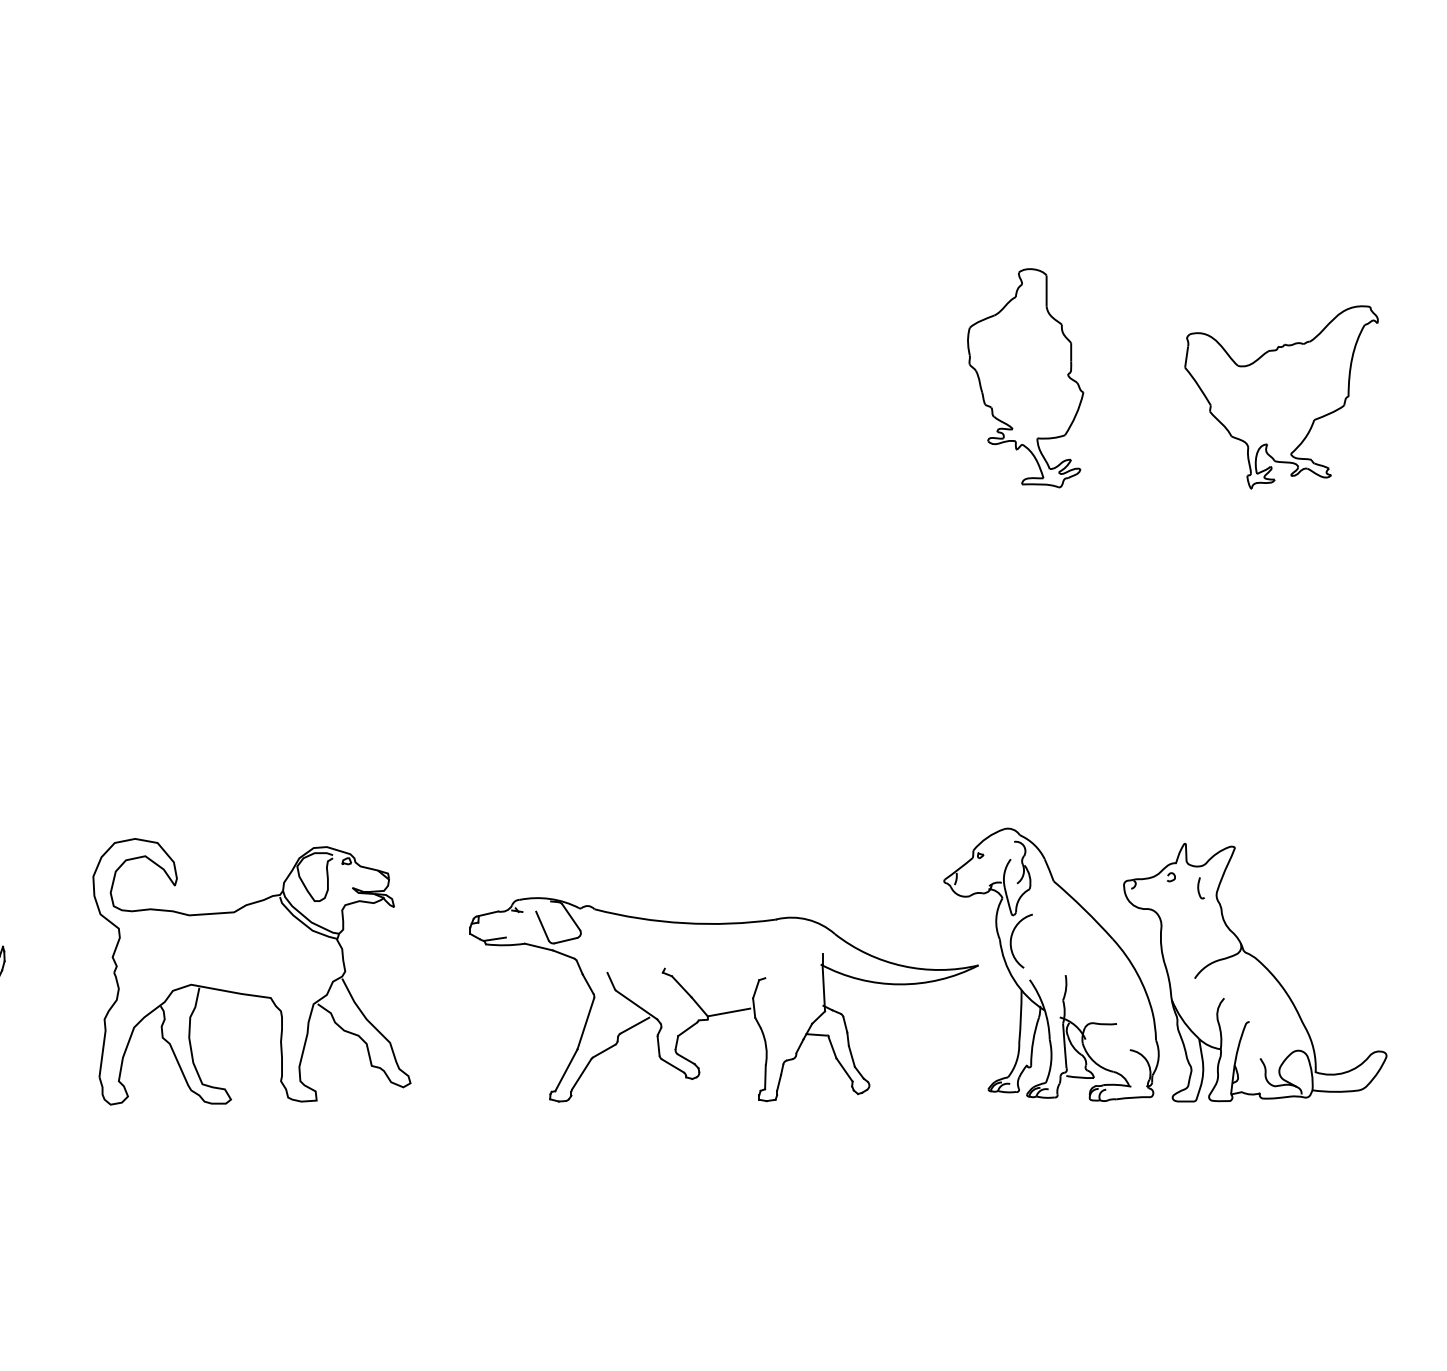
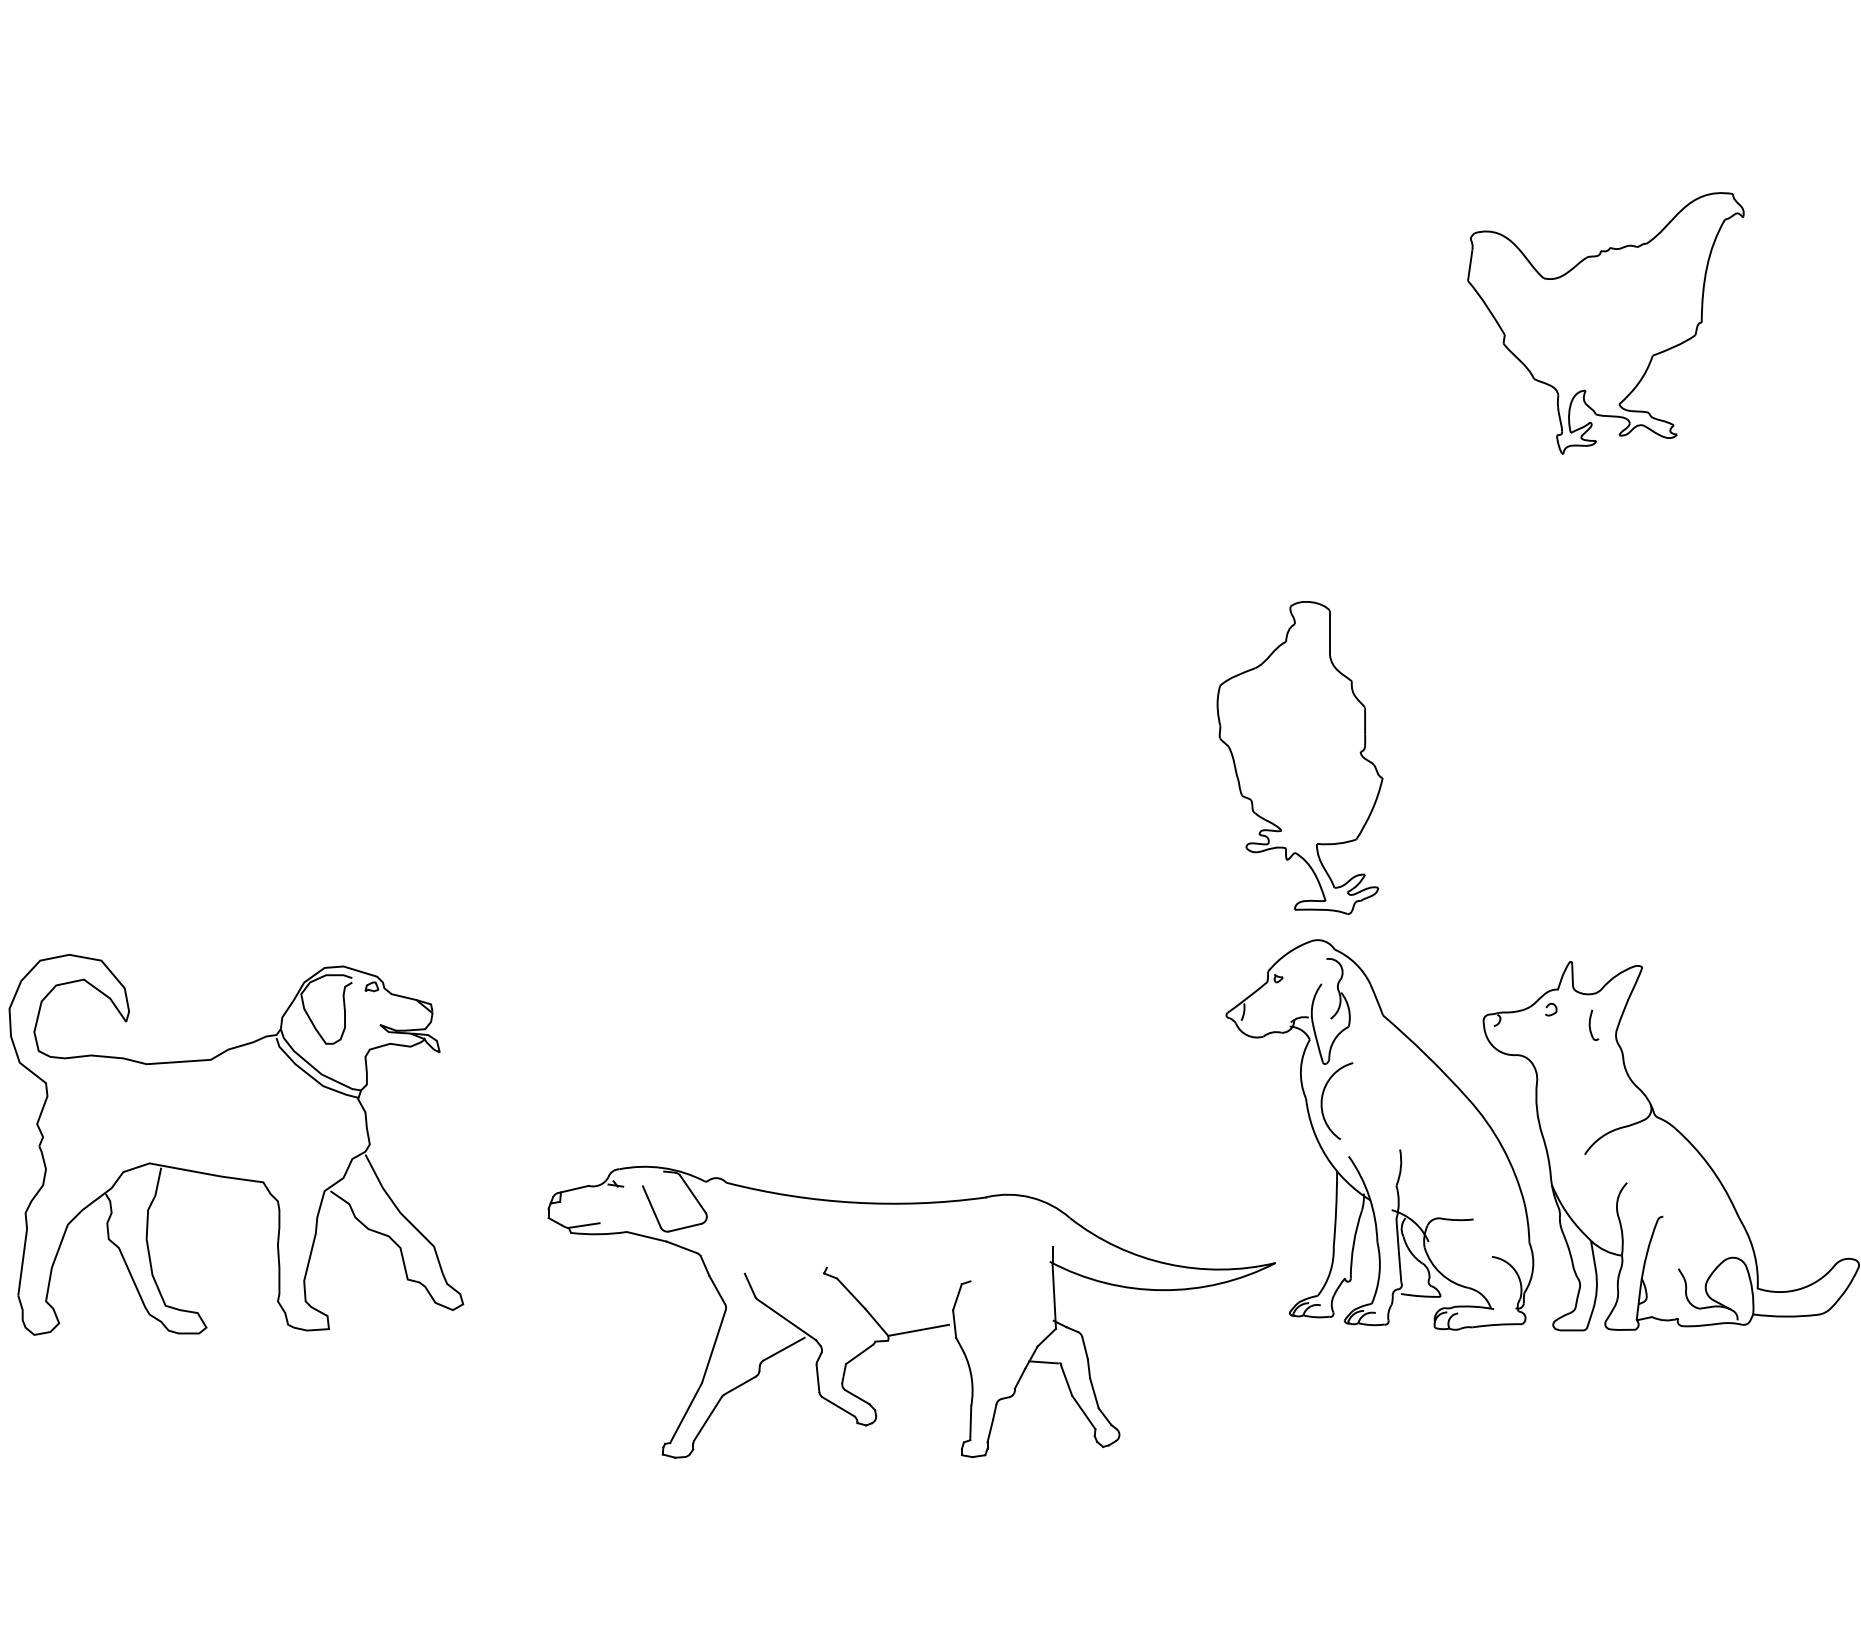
part: (1025, 378) -> (1299, 758), moved
part: (1281, 397) -> (1605, 323), moved
part: (727, 1011) -> (916, 1328), moved

